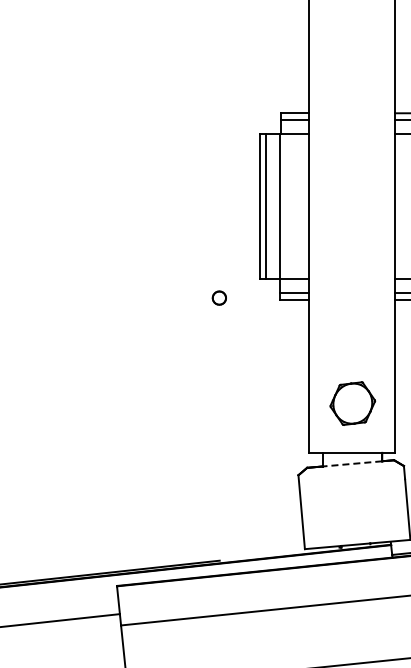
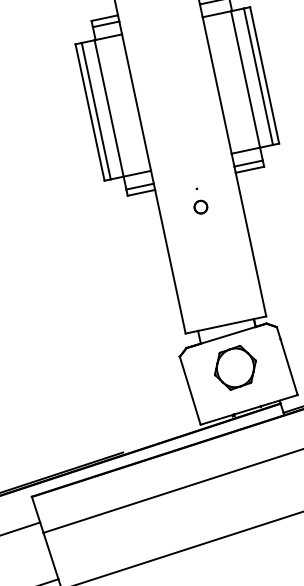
part: (218, 297) -> (199, 206), moved
part: (352, 403) -> (235, 367), moved
line: (352, 463) -> (228, 334), dashed -> solid

